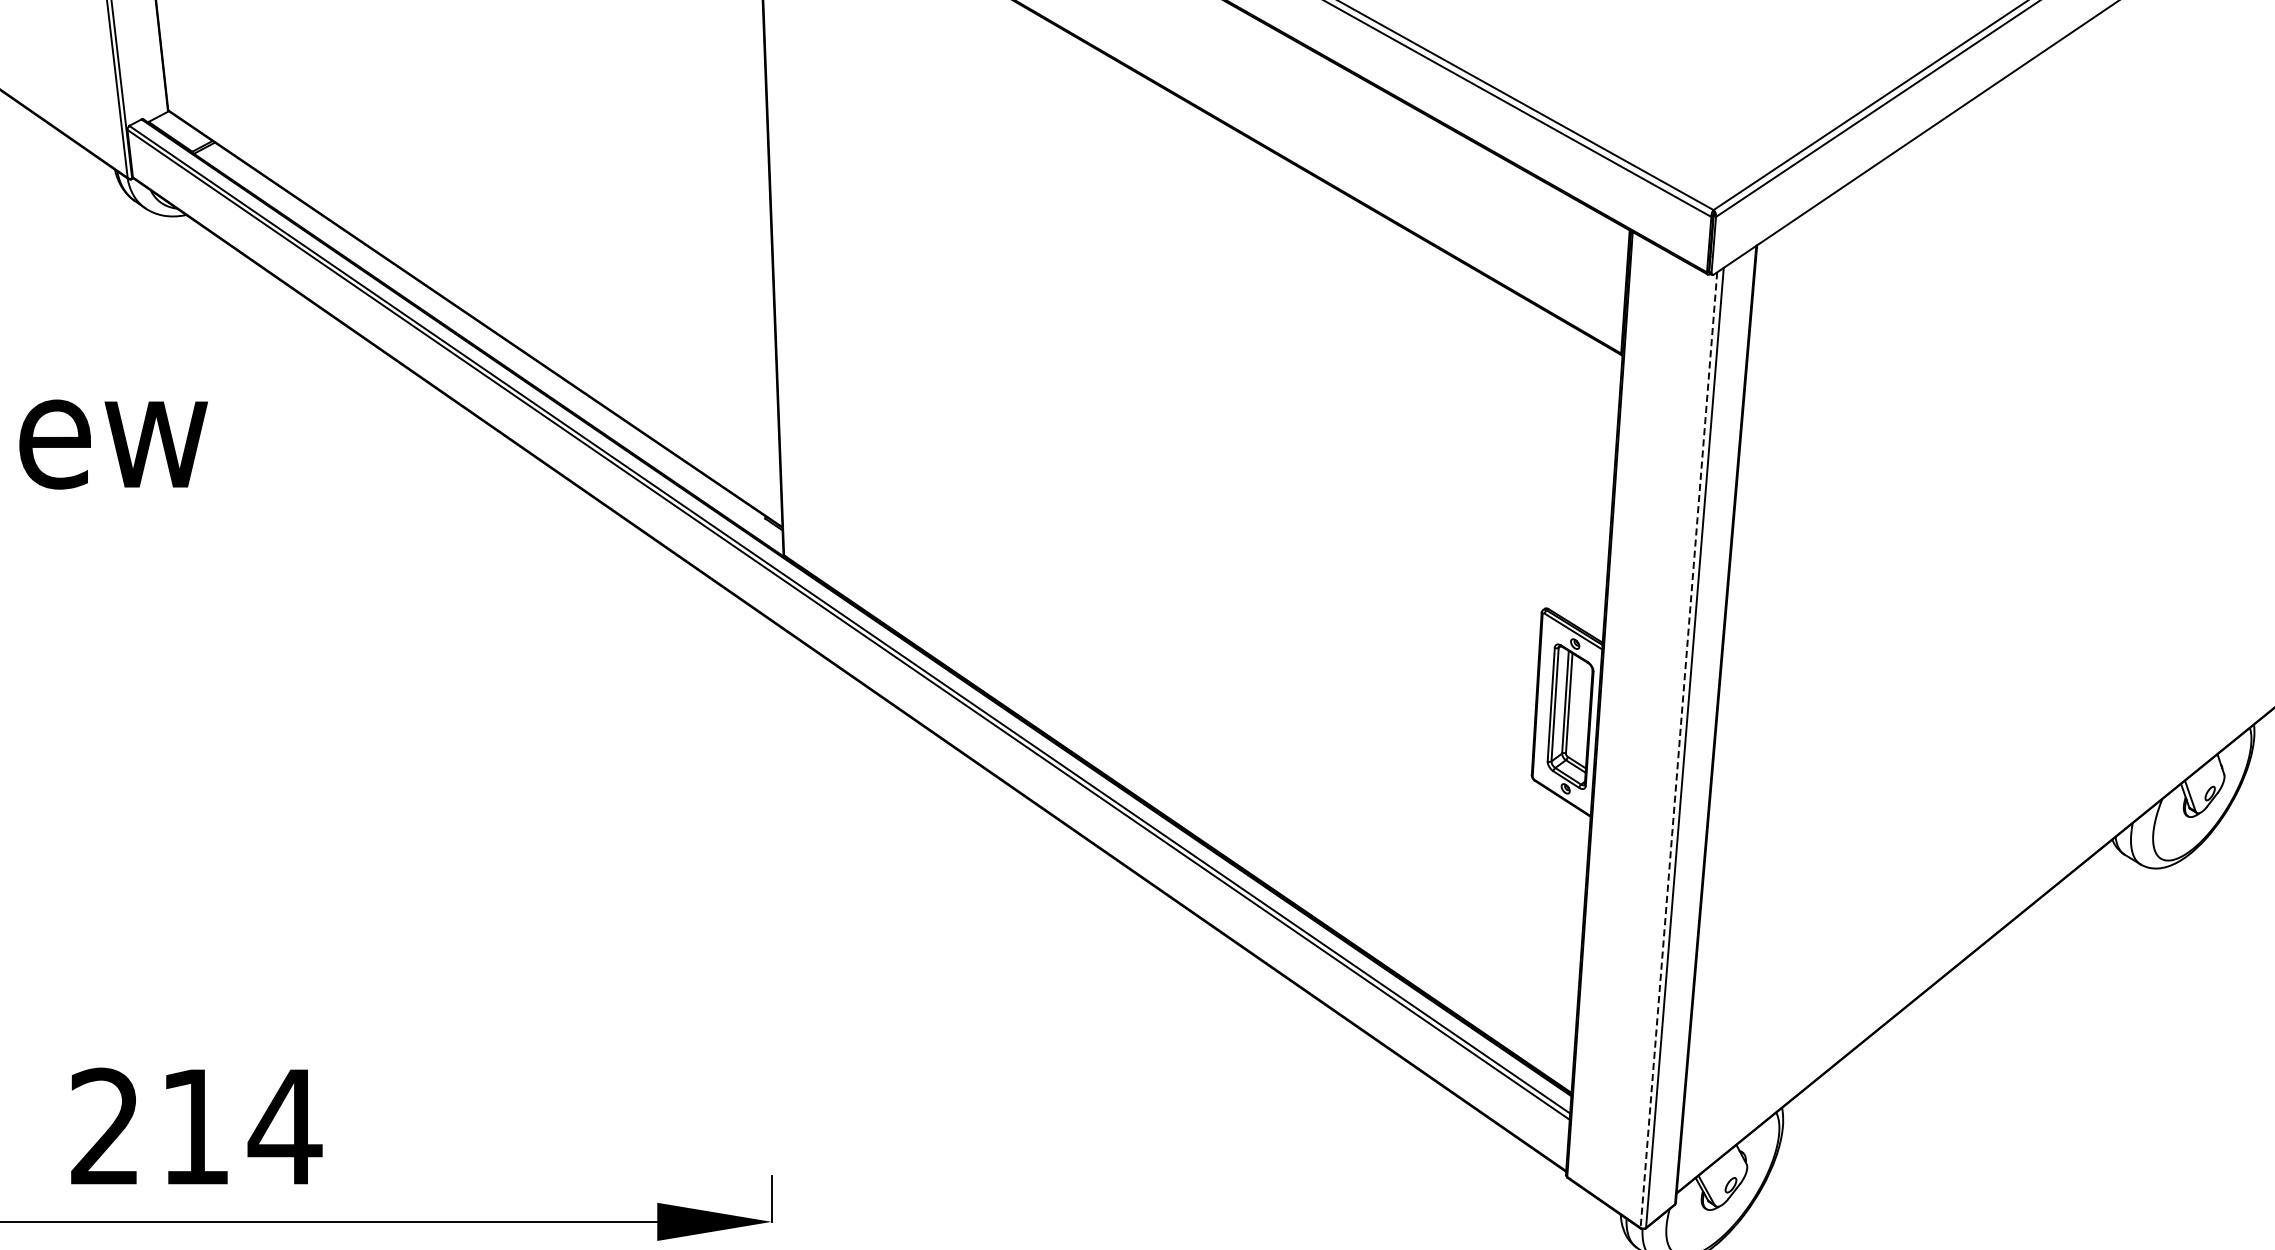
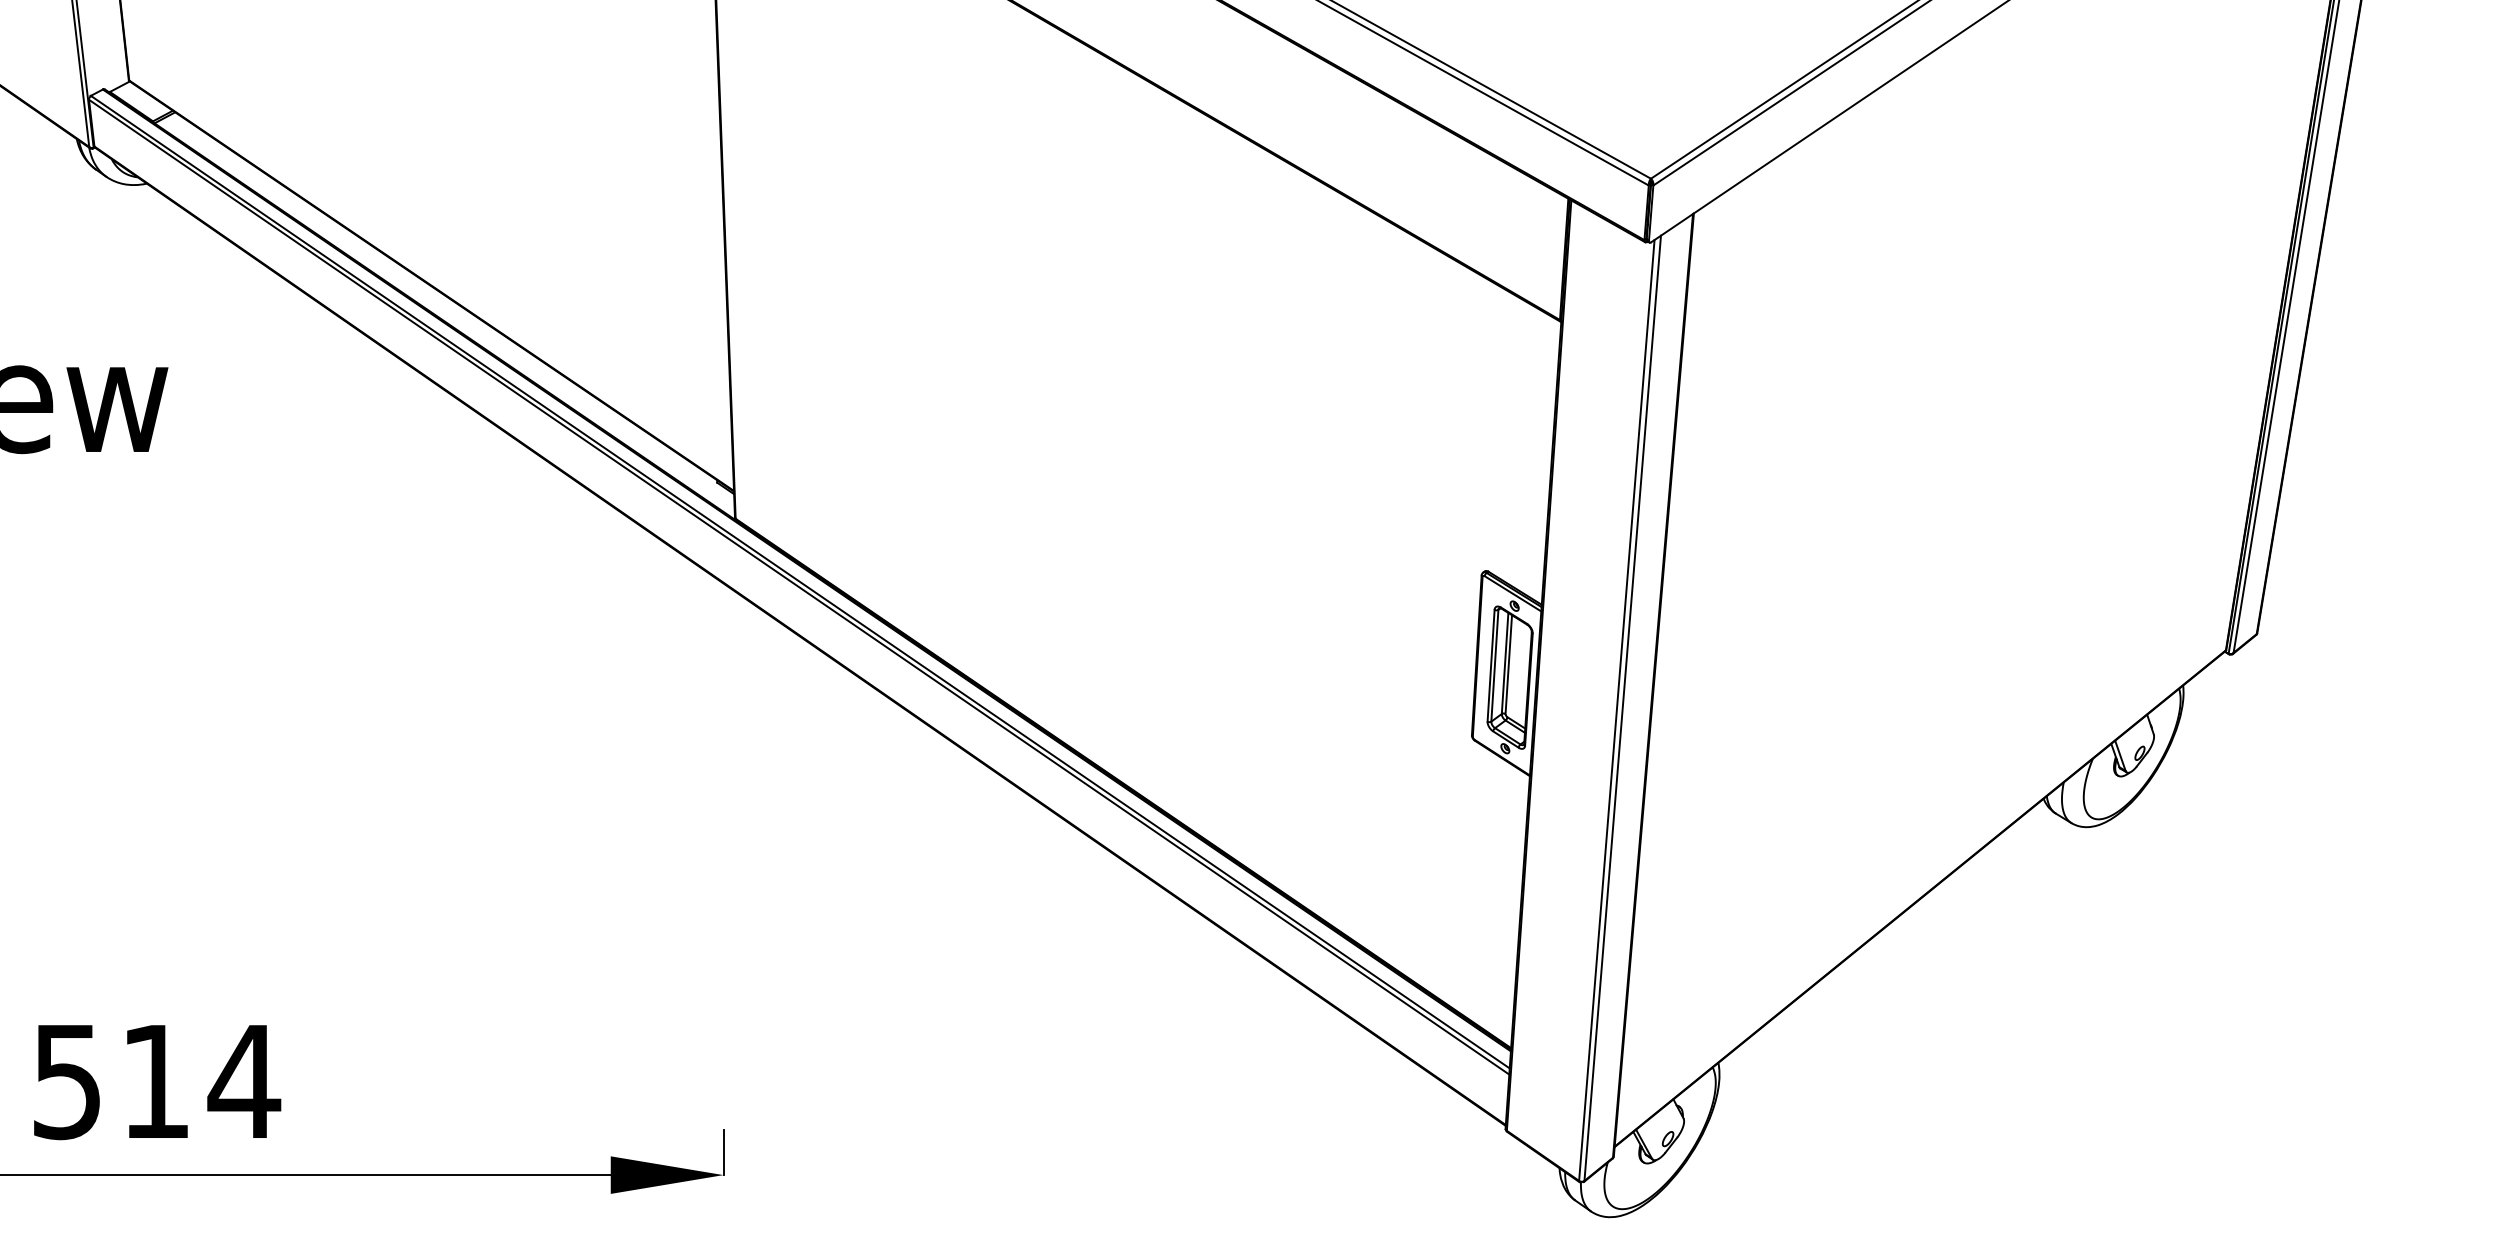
line: (1678, 750) -> (1616, 710), dashed -> solid
text: (104, 1126) -> (66, 1081), 214 -> 514

